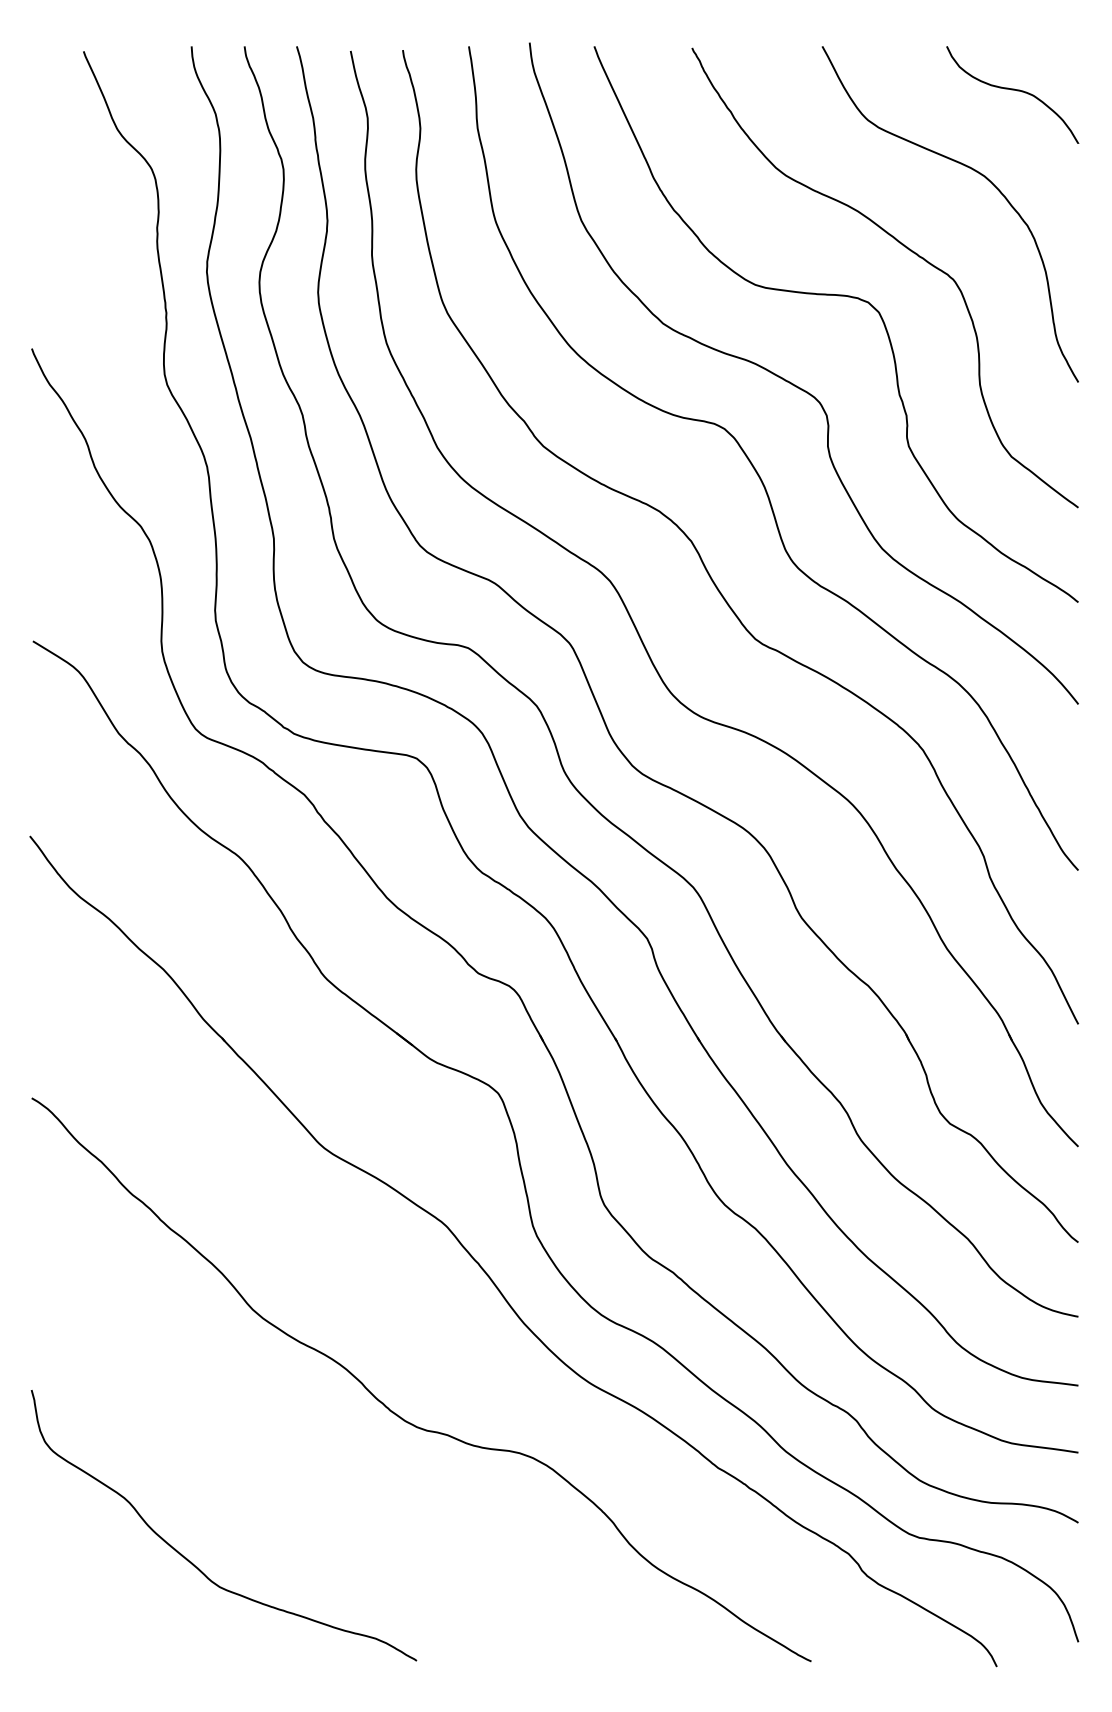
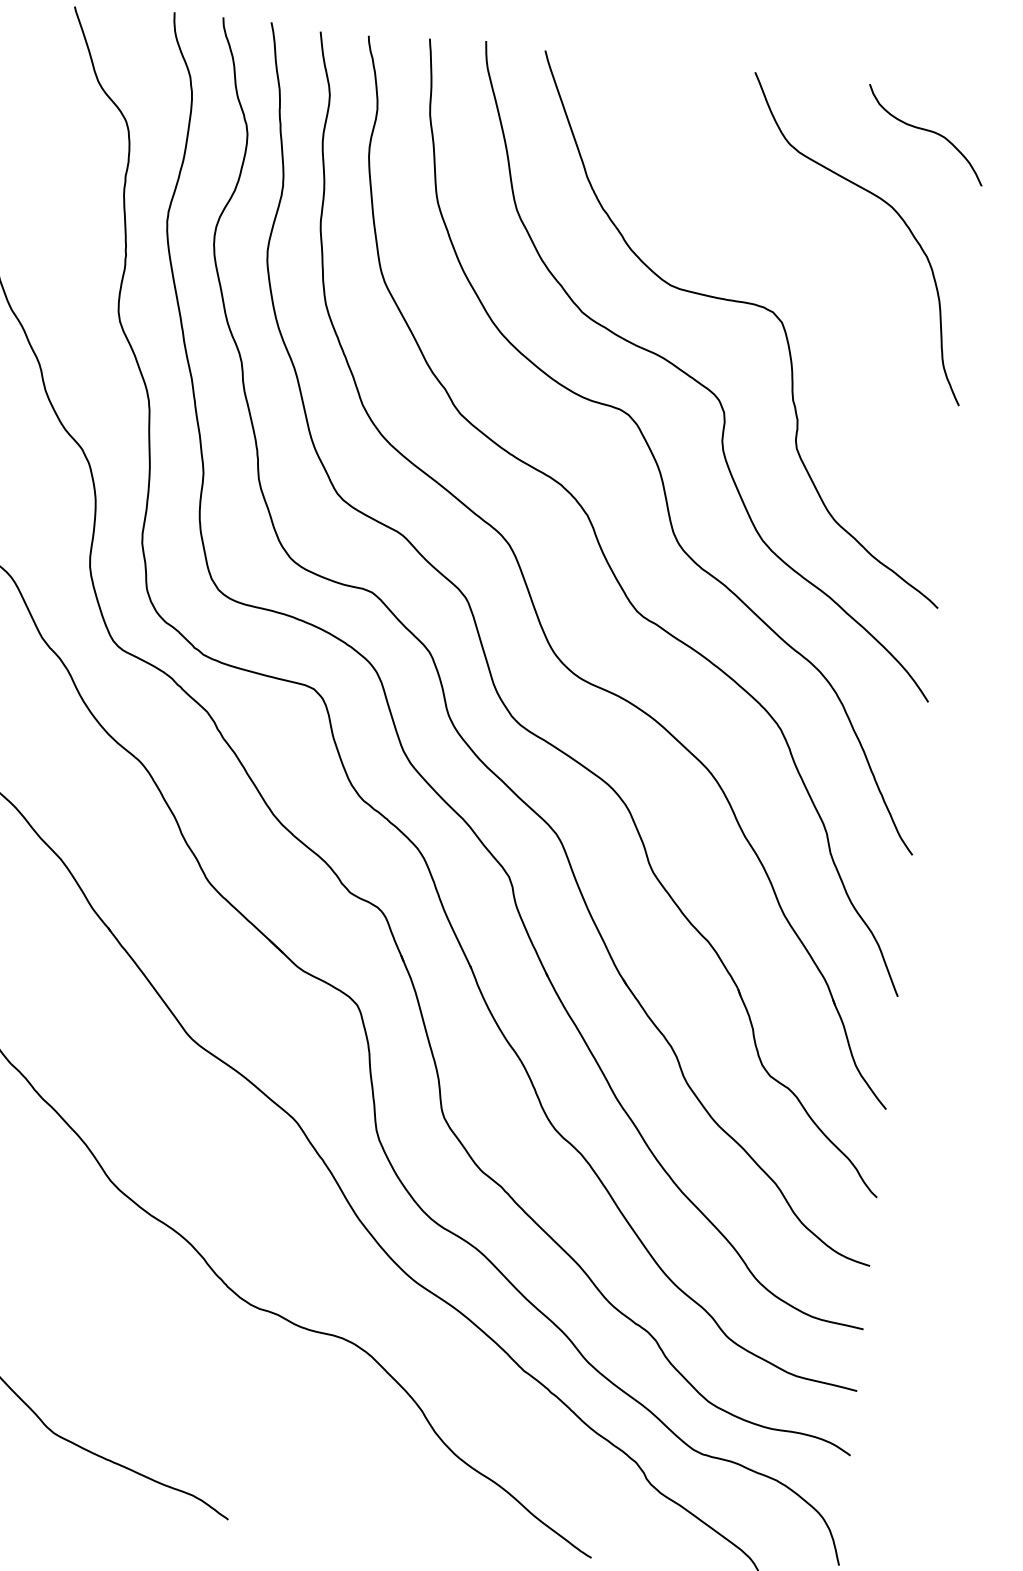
curve: (907, 249) -> (814, 267), removed

